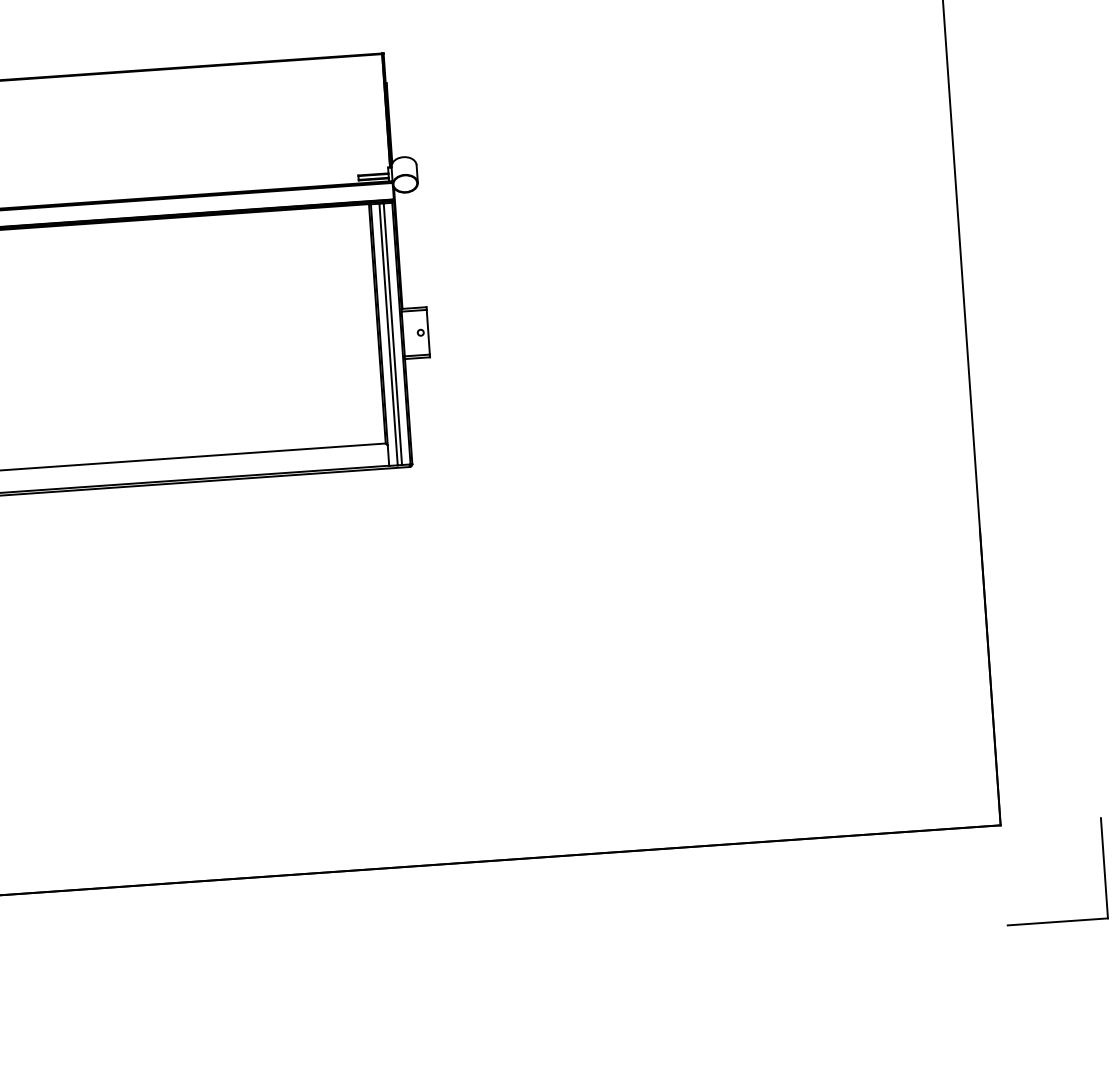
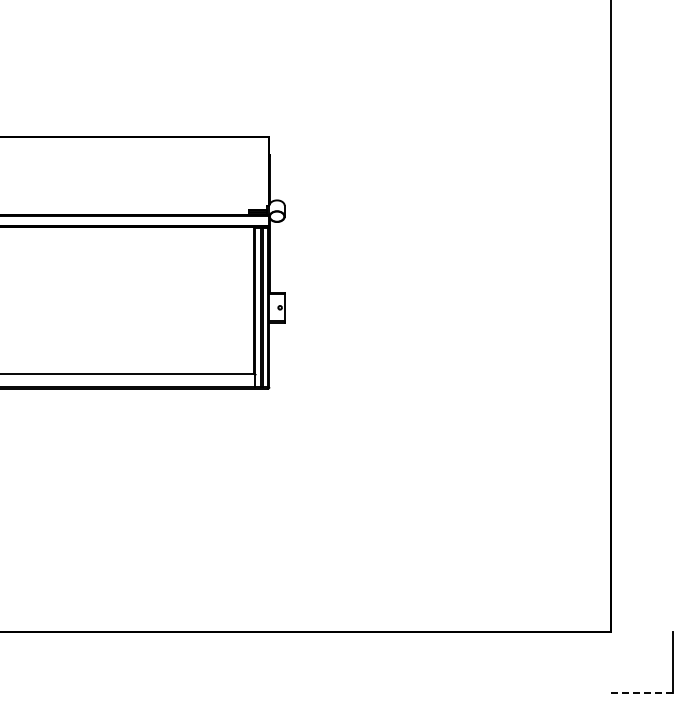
line: (1058, 921) -> (642, 692), solid -> dashed

